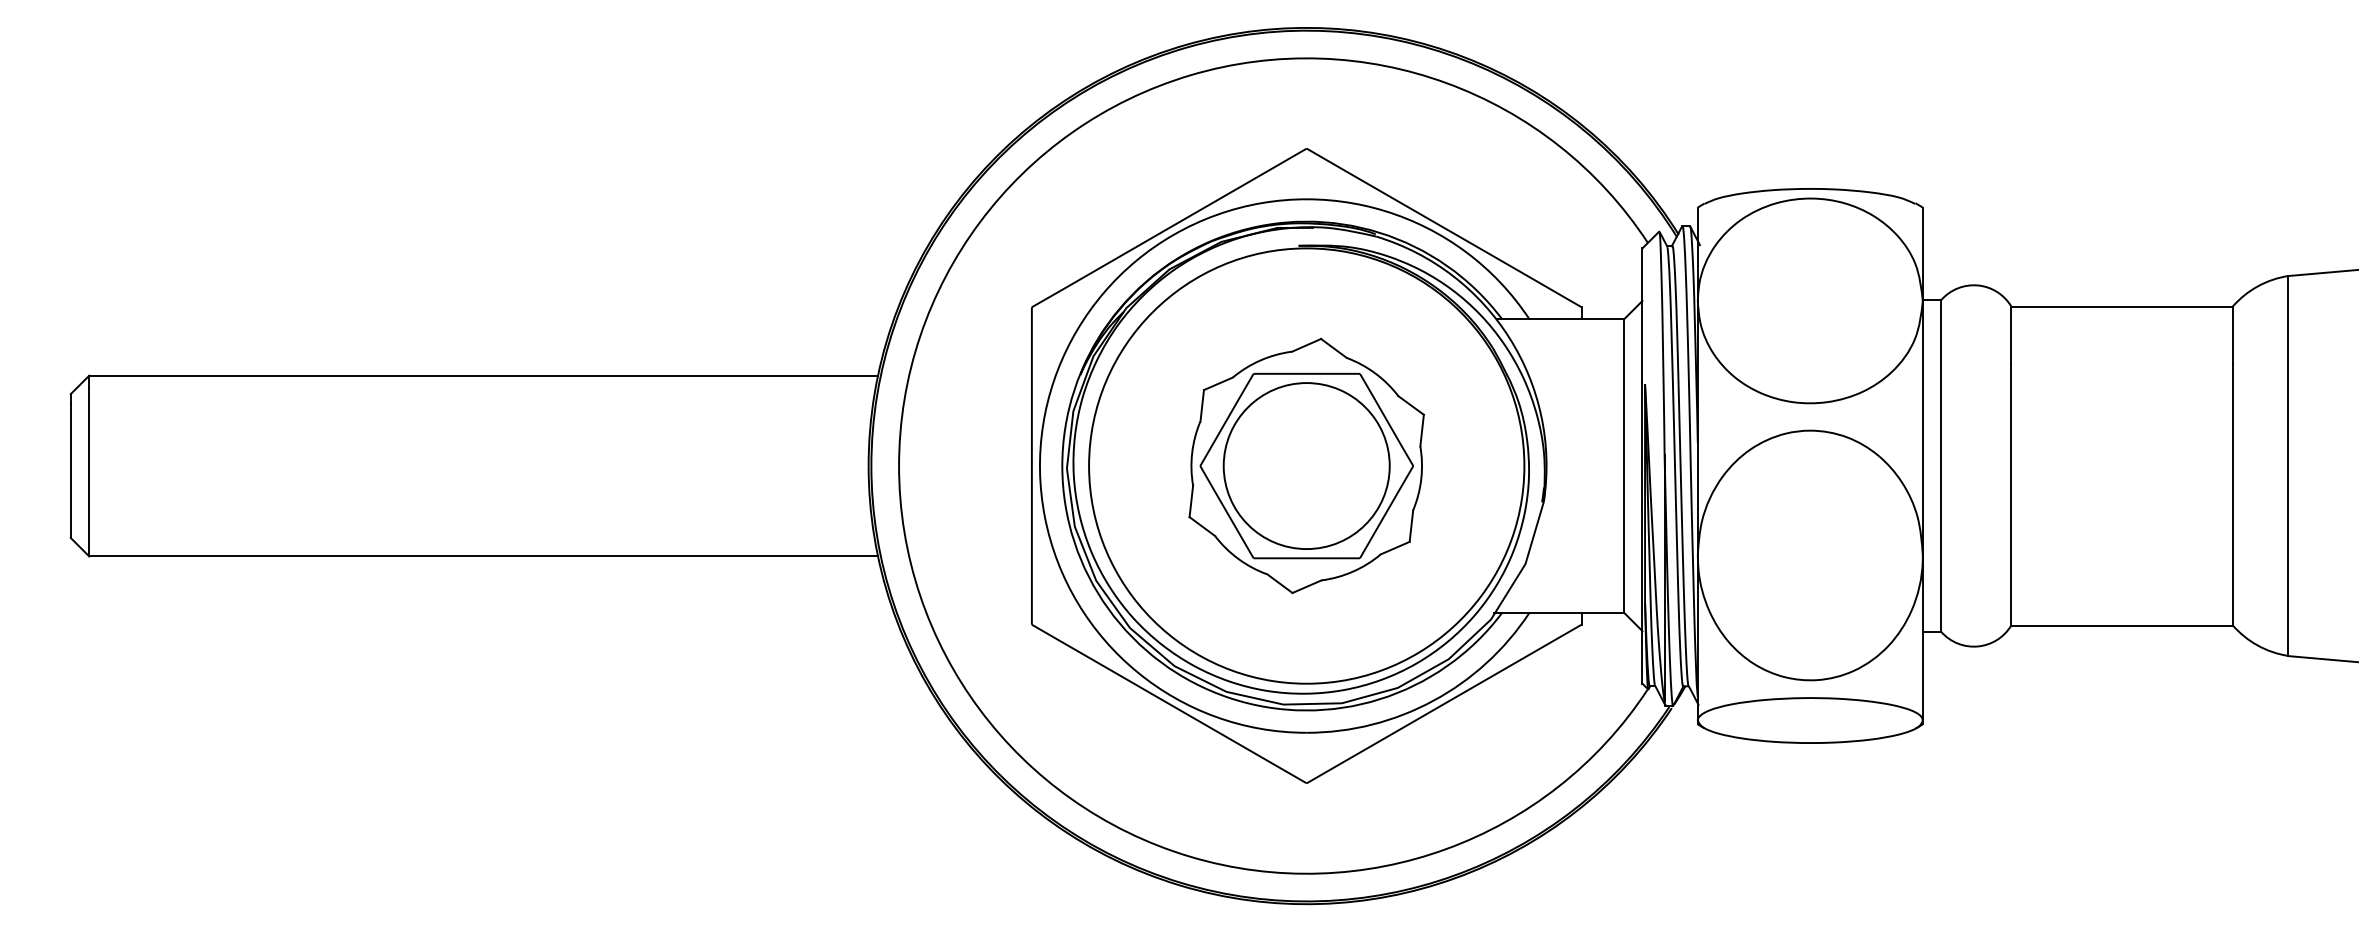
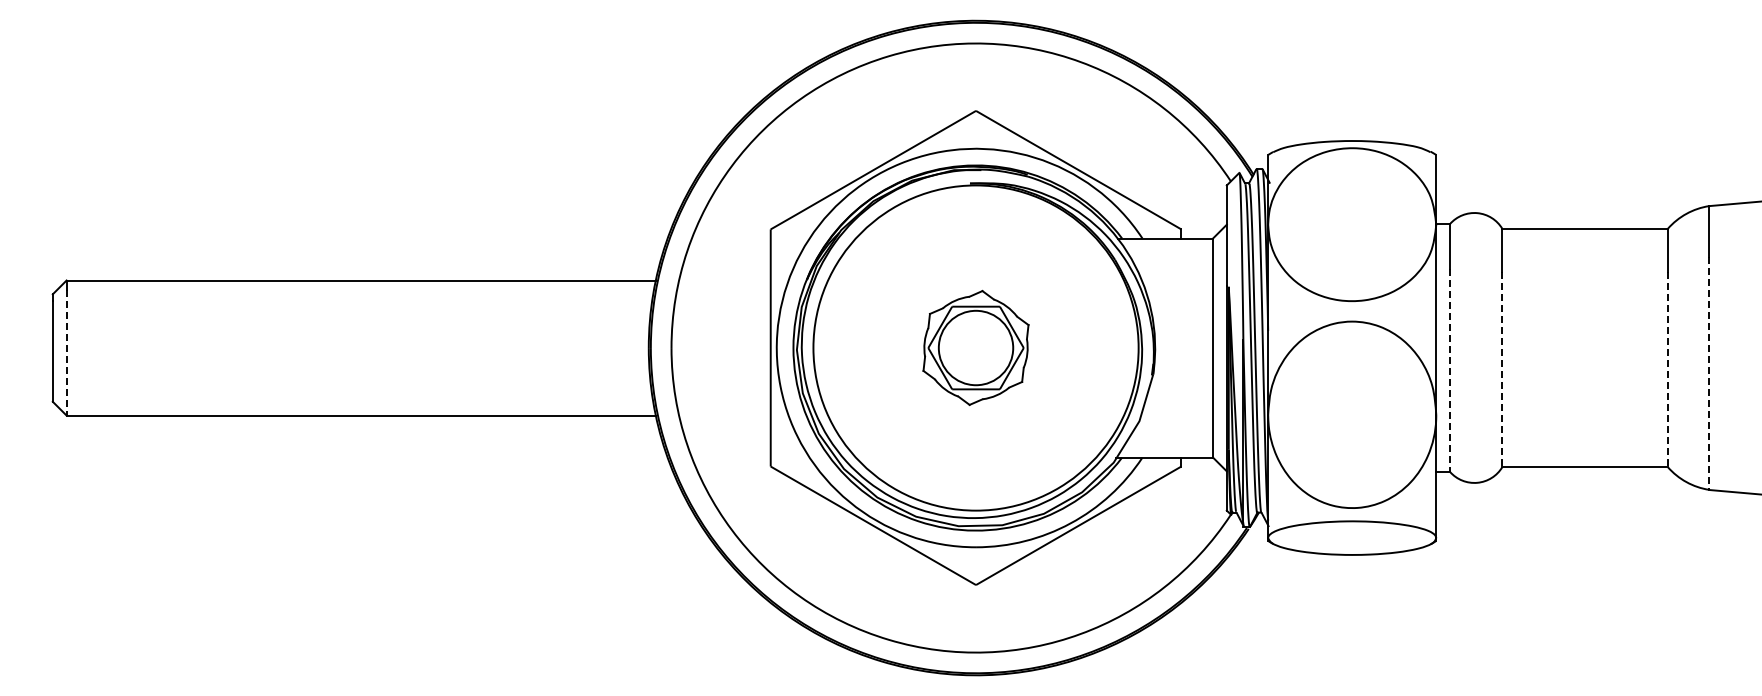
part: (1306, 465) -> (975, 347), size x0.6
line: (89, 472) -> (66, 352), solid -> dashed
line: (2011, 494) -> (1502, 369), solid -> dashed
line: (2232, 494) -> (1667, 369), solid -> dashed
line: (1941, 496) -> (1450, 370), solid -> dashed
line: (2288, 501) -> (1709, 374), solid -> dashed

